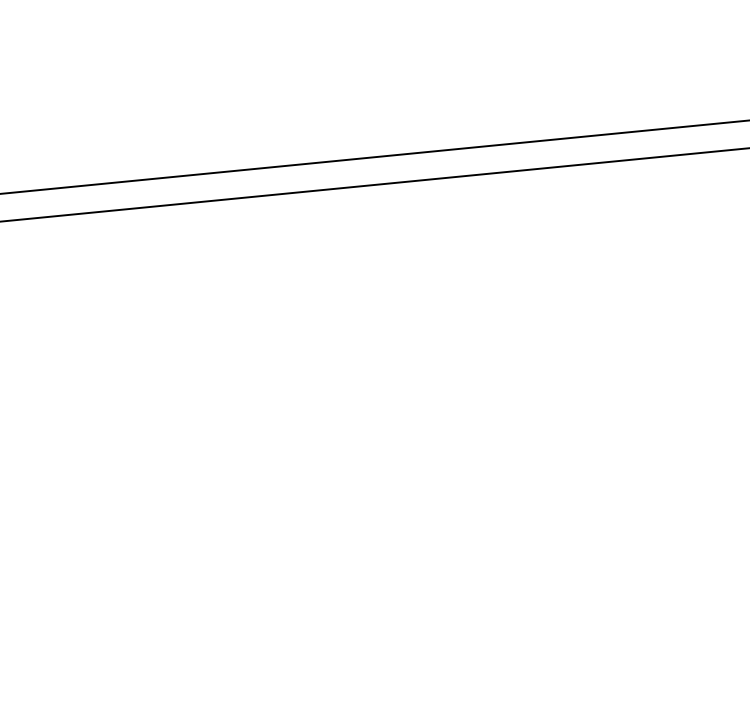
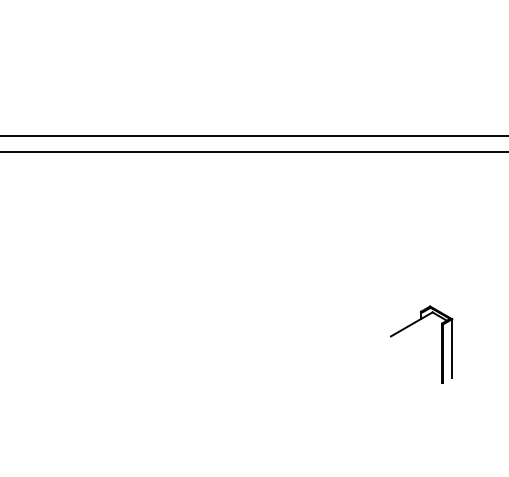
part: (679, 477) -> (441, 344), added

